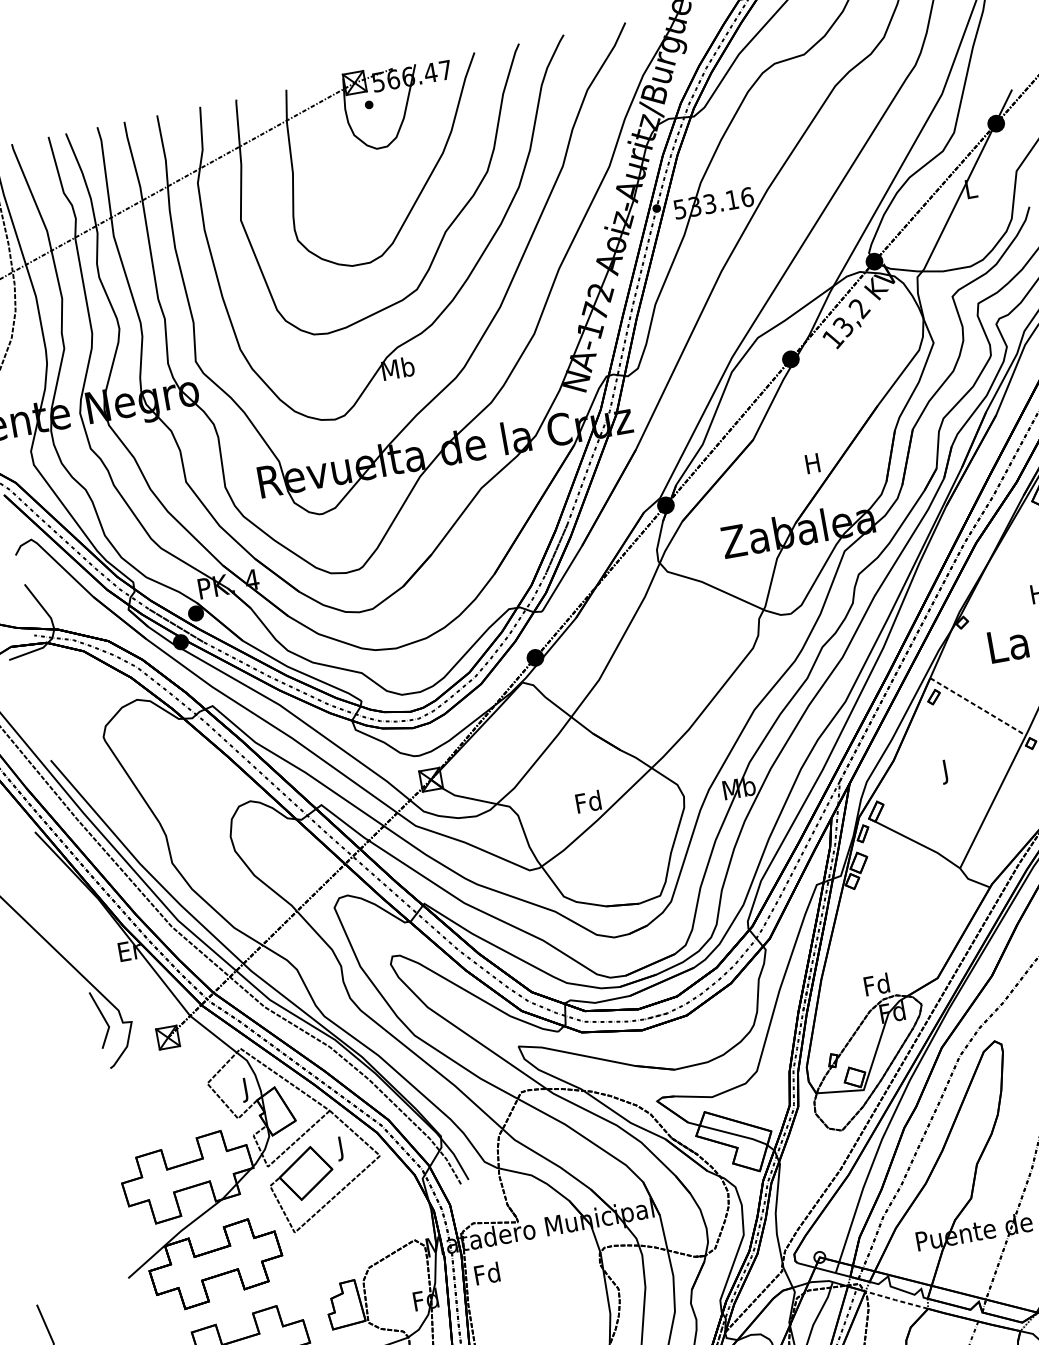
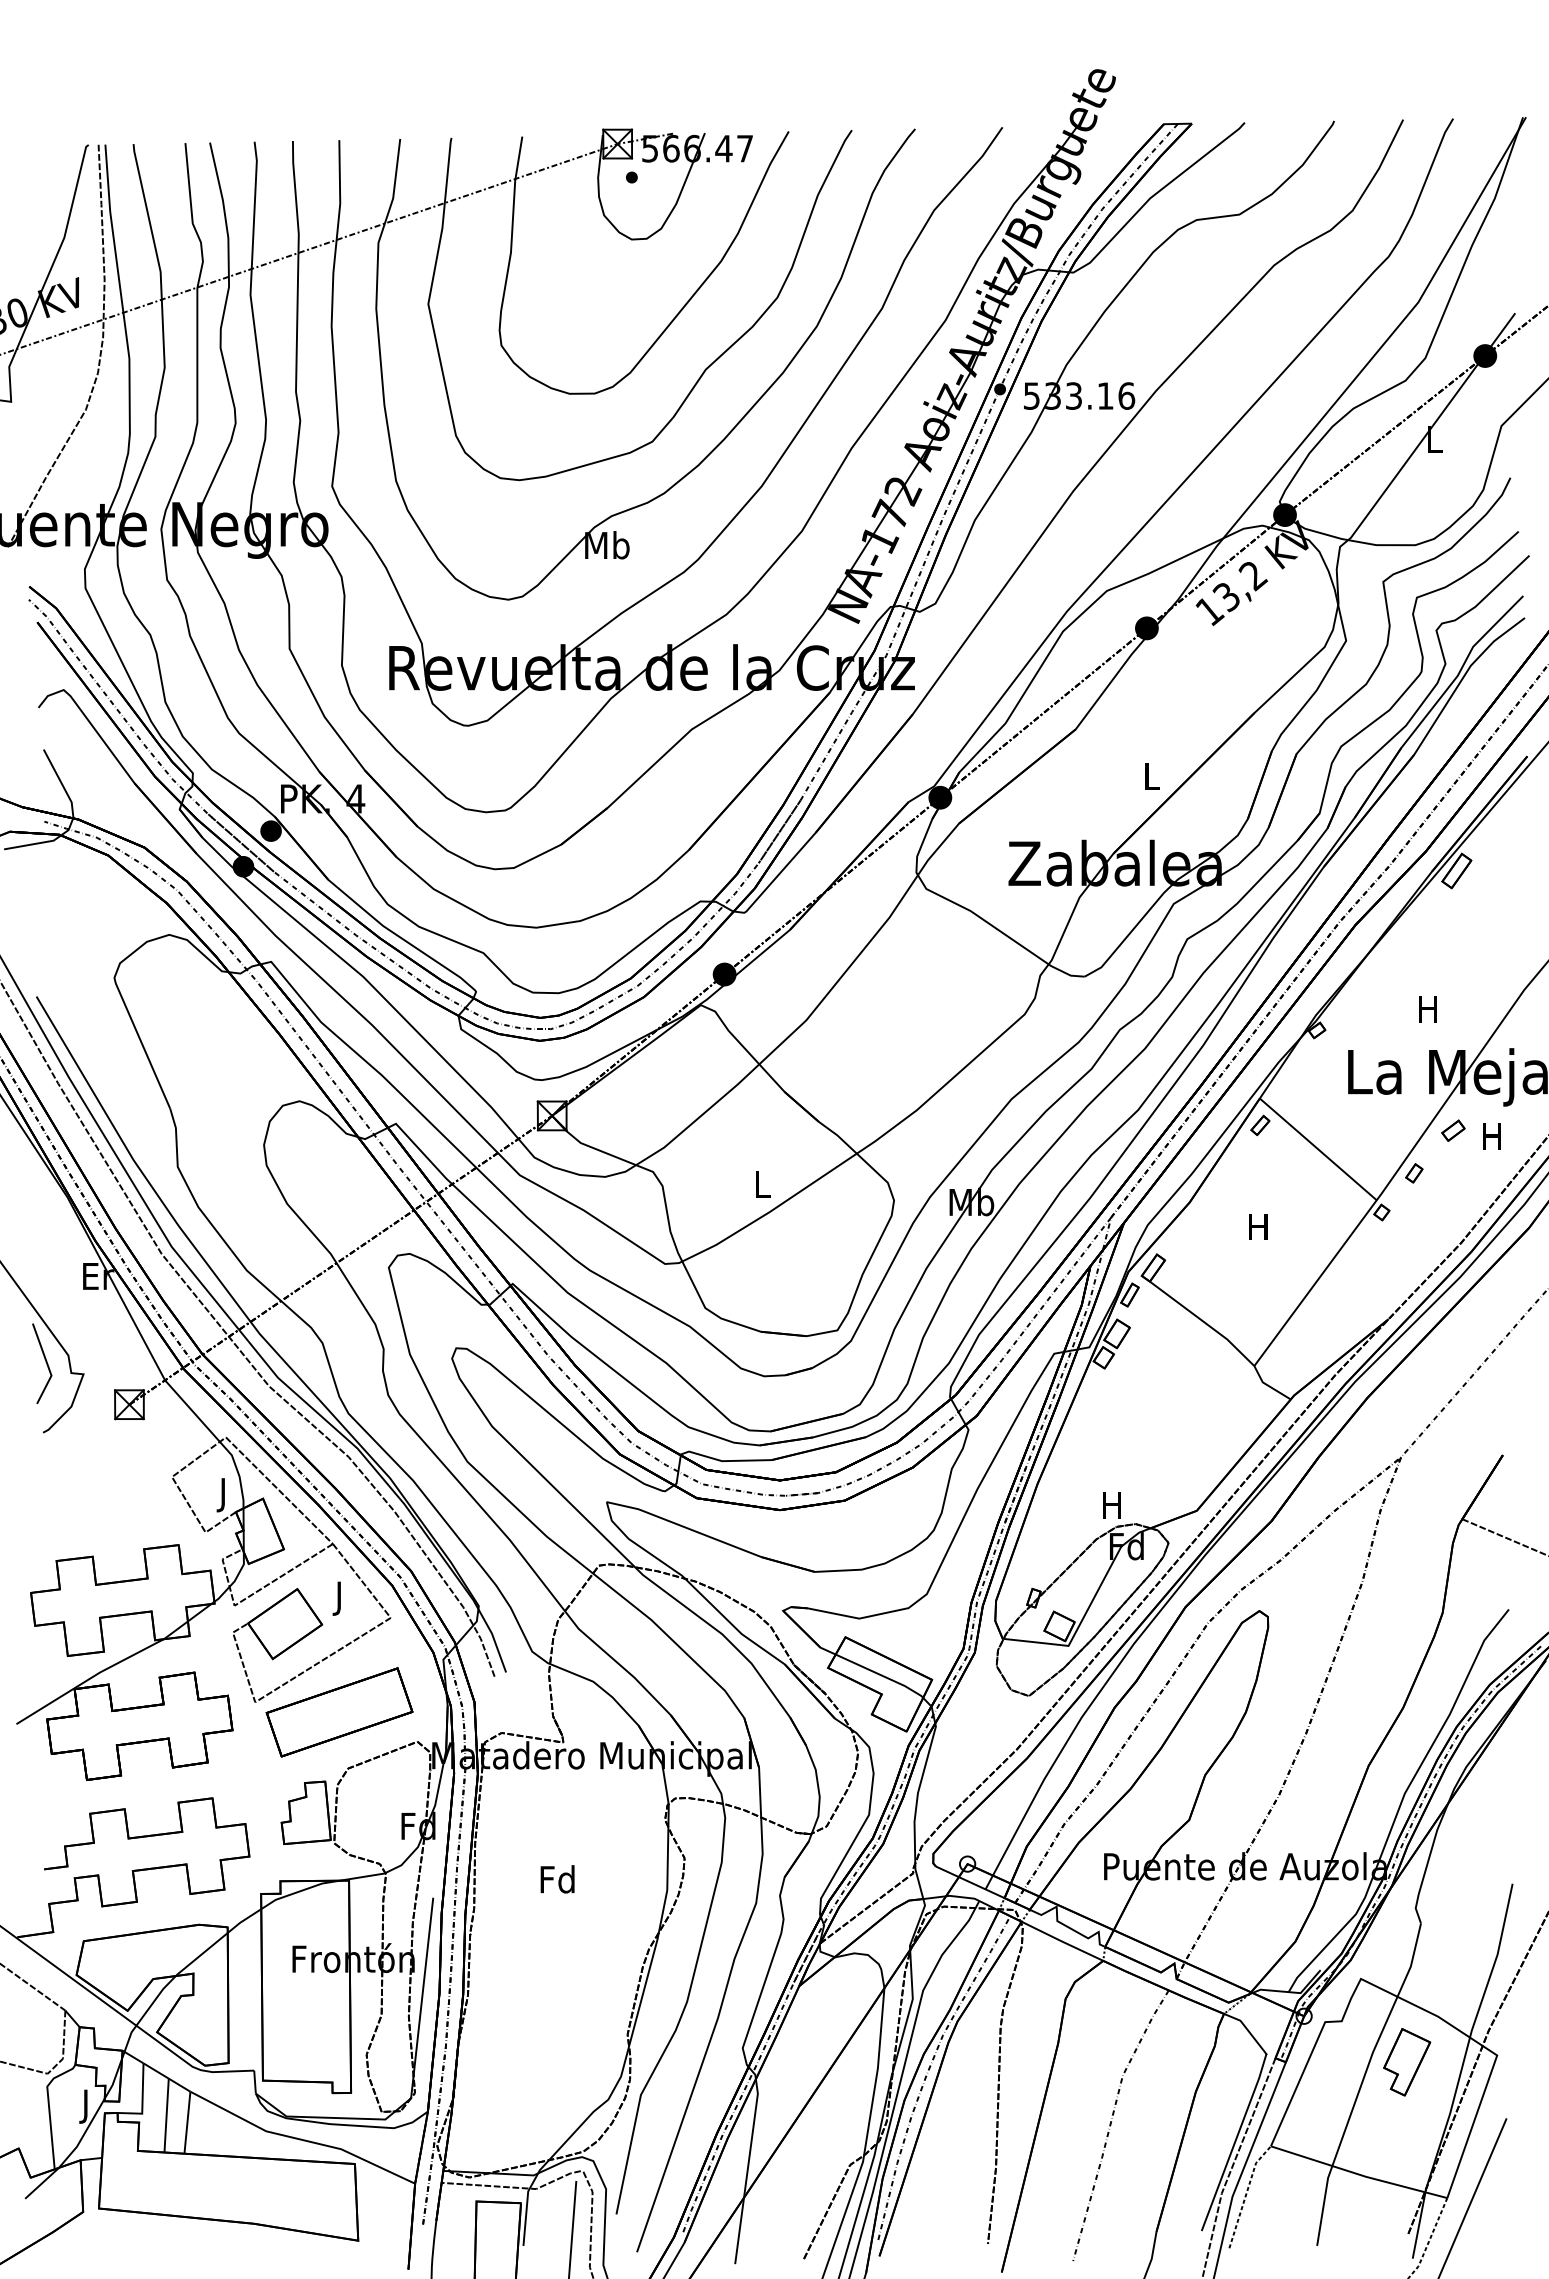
text: (812, 463) -> (1151, 776), H -> L
line: (978, 706) -> (1318, 1149), dashed -> solid
text: (945, 771) -> (1258, 1230), J -> H
text: (588, 801) -> (761, 1184), Fd -> L
text: (876, 984) -> (1111, 1504), Fd -> H
part: (355, 1229) -> (339, 1712), added
text: (487, 1273) -> (557, 1879), moved
line: (896, 1300) -> (1061, 1941), dashed -> solid

